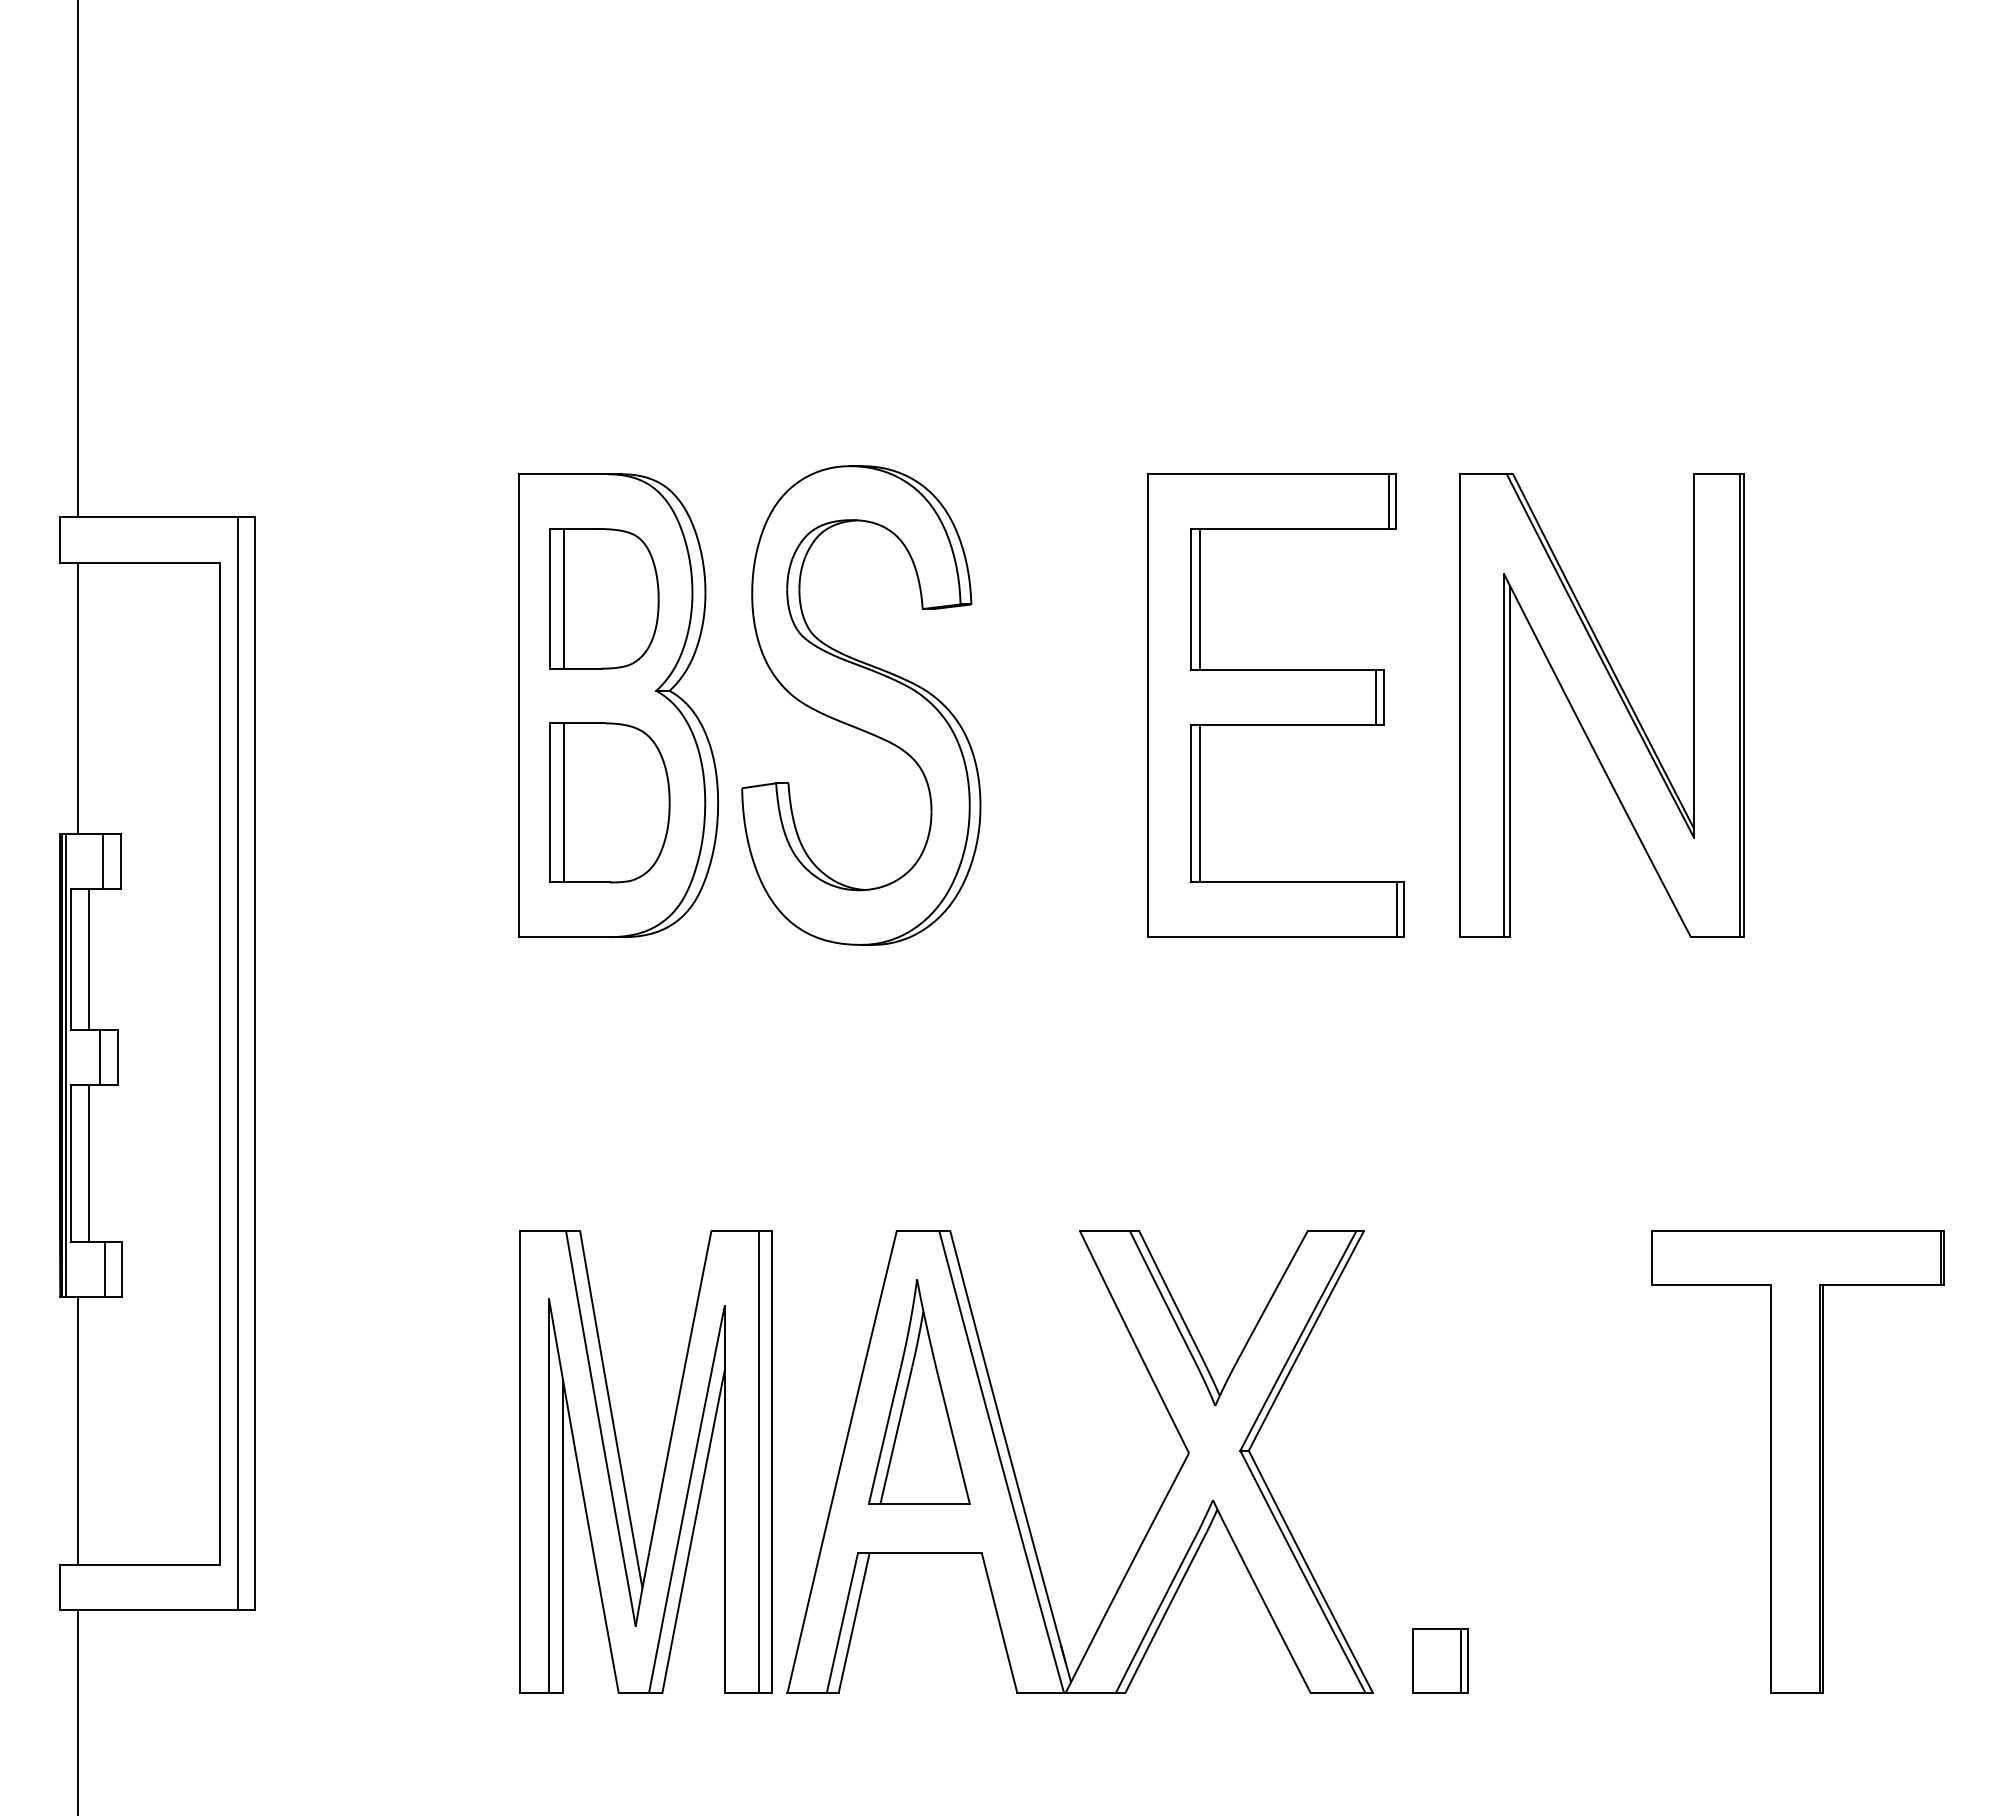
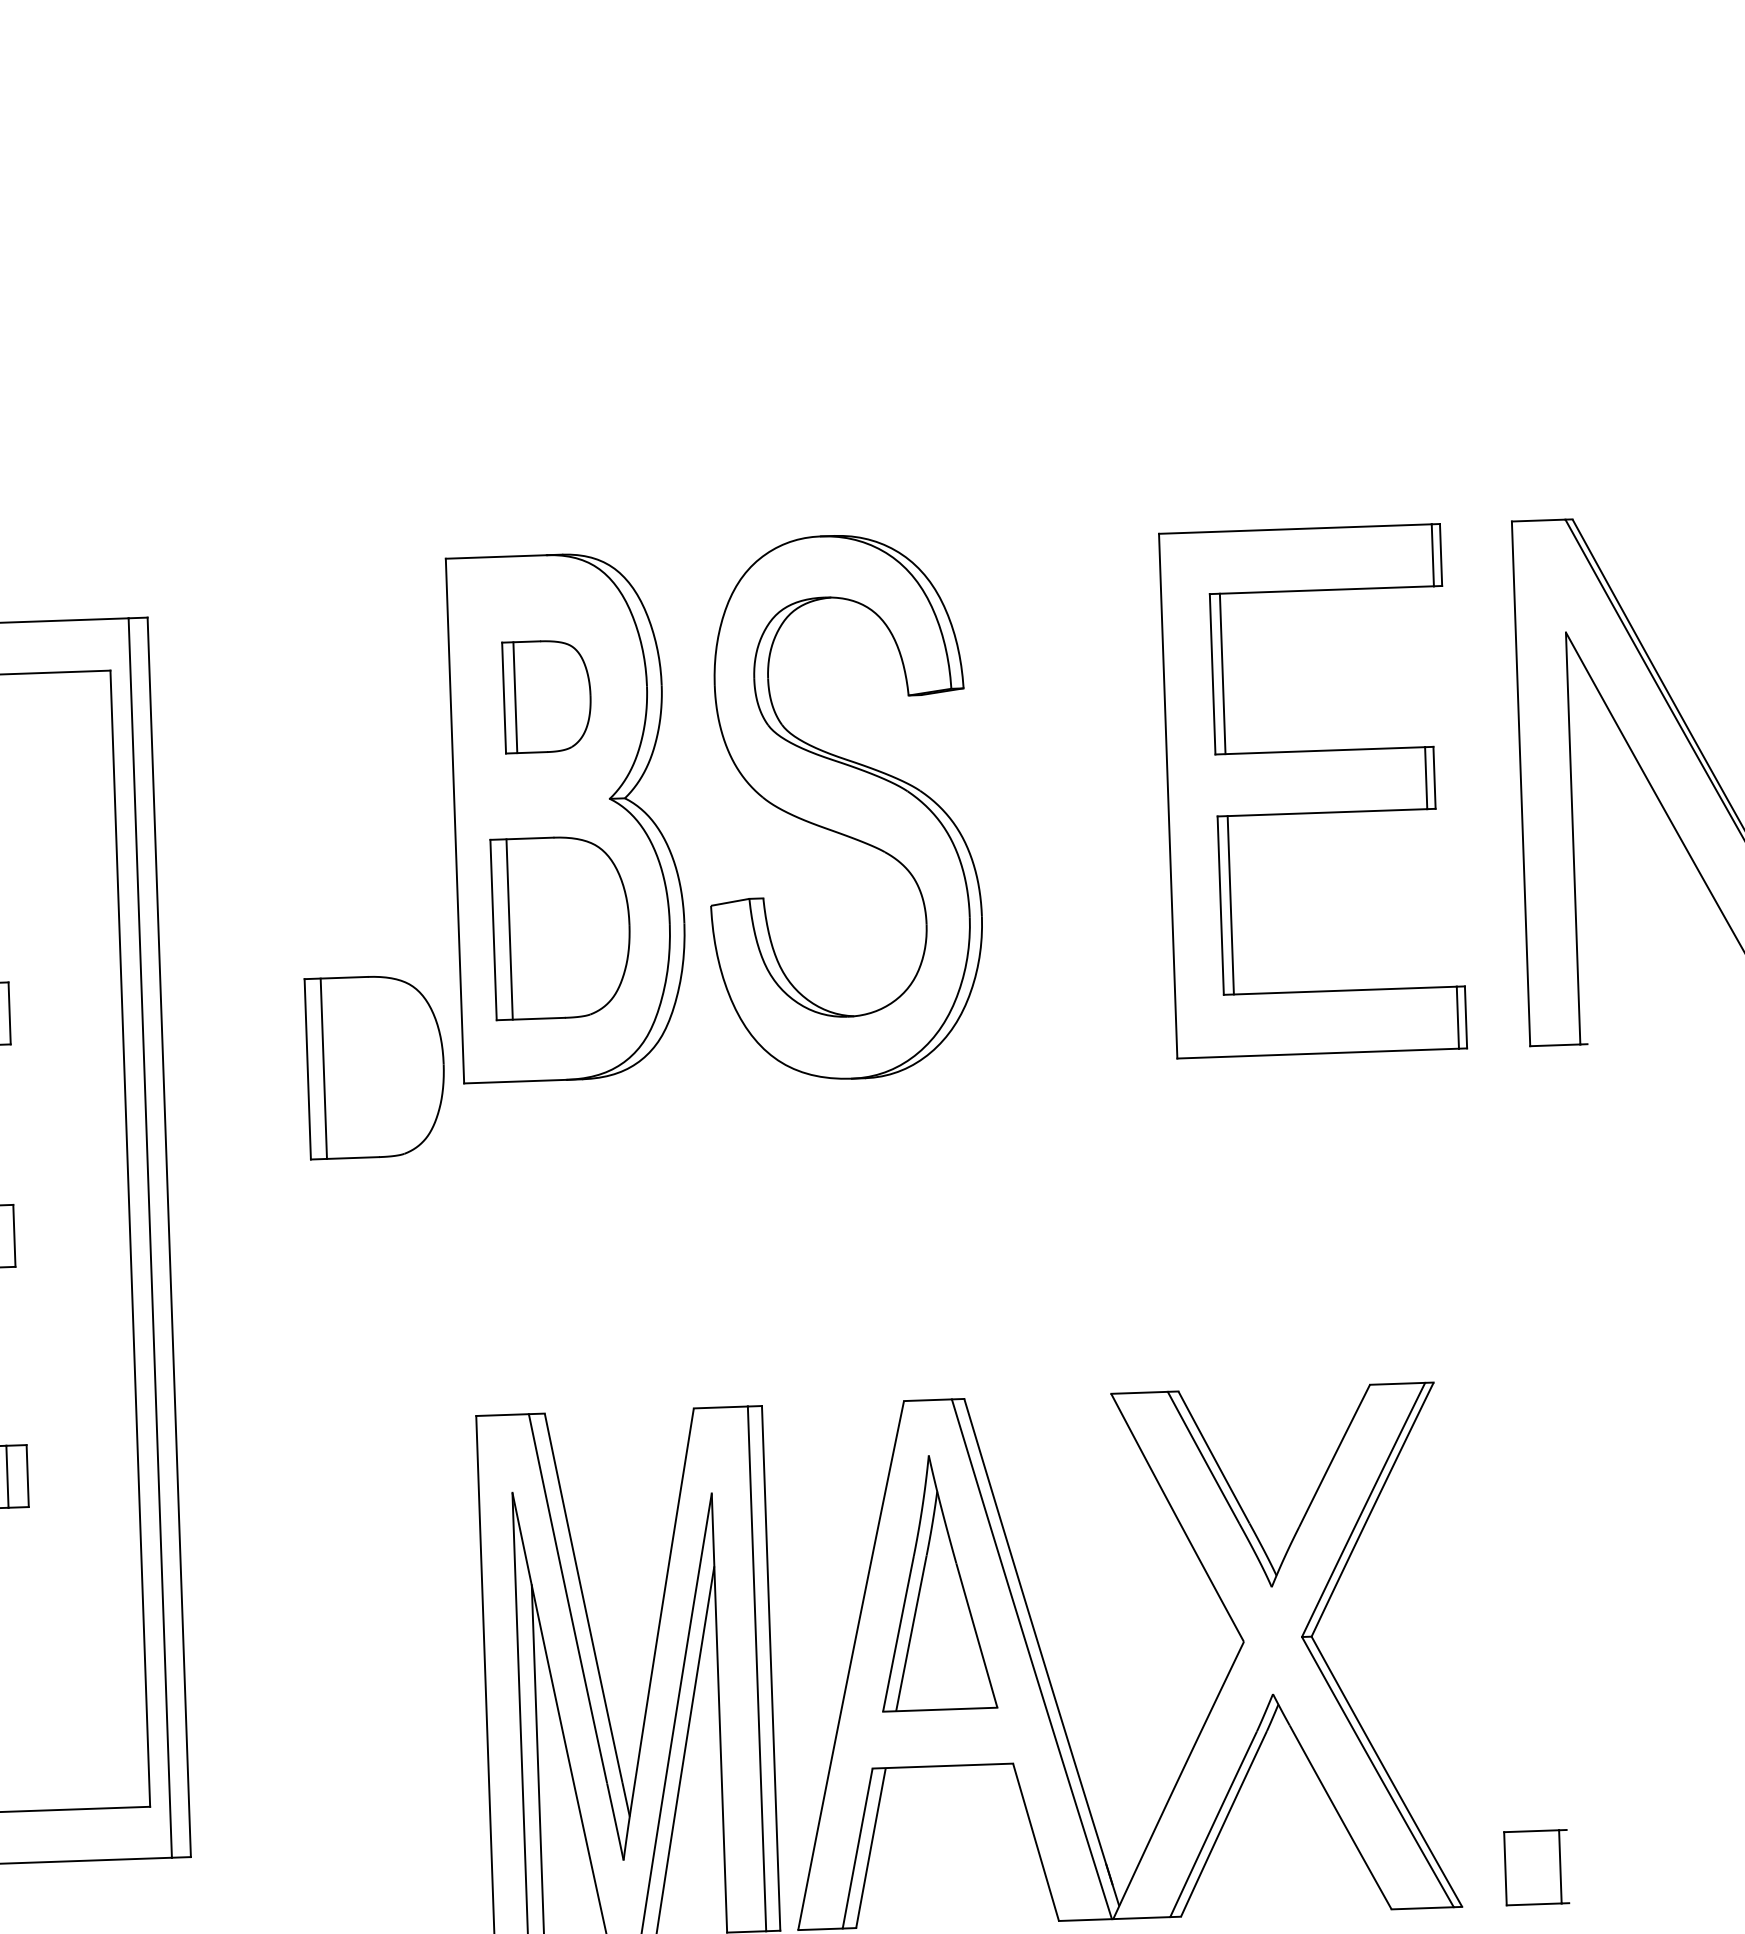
part: (604, 598) -> (547, 696), size x0.7
line: (1510, 761) -> (1580, 845), removed
part: (441, 919) -> (375, 1066), added
line: (1467, 1660) -> (1567, 1865), removed

